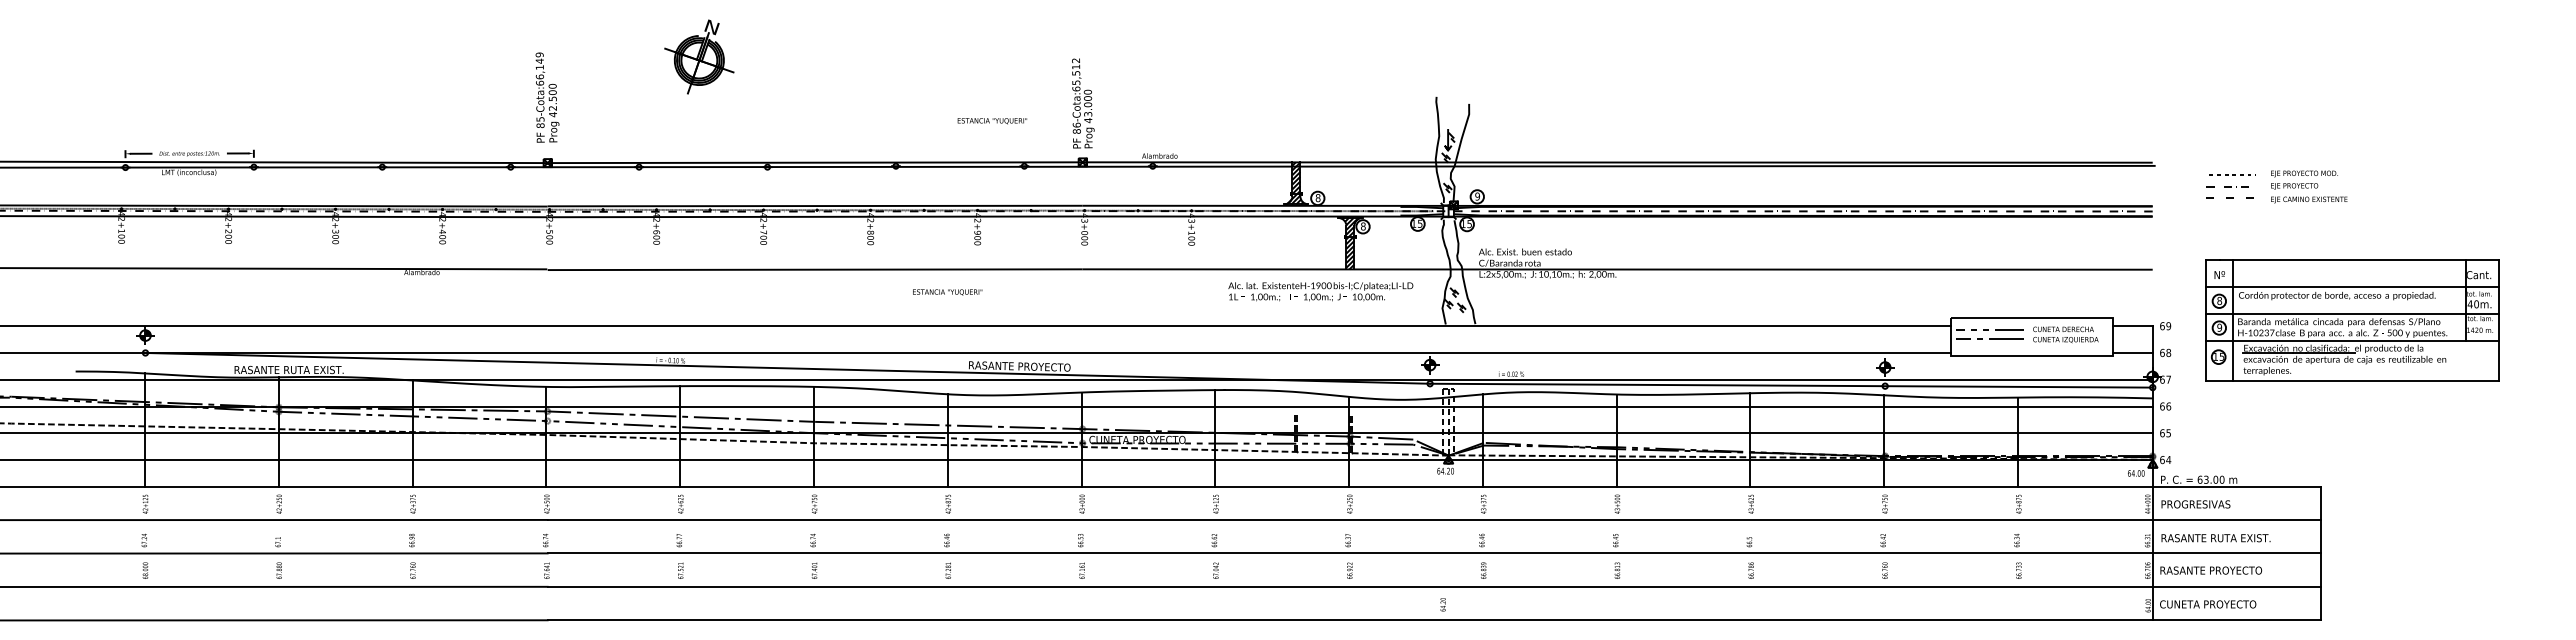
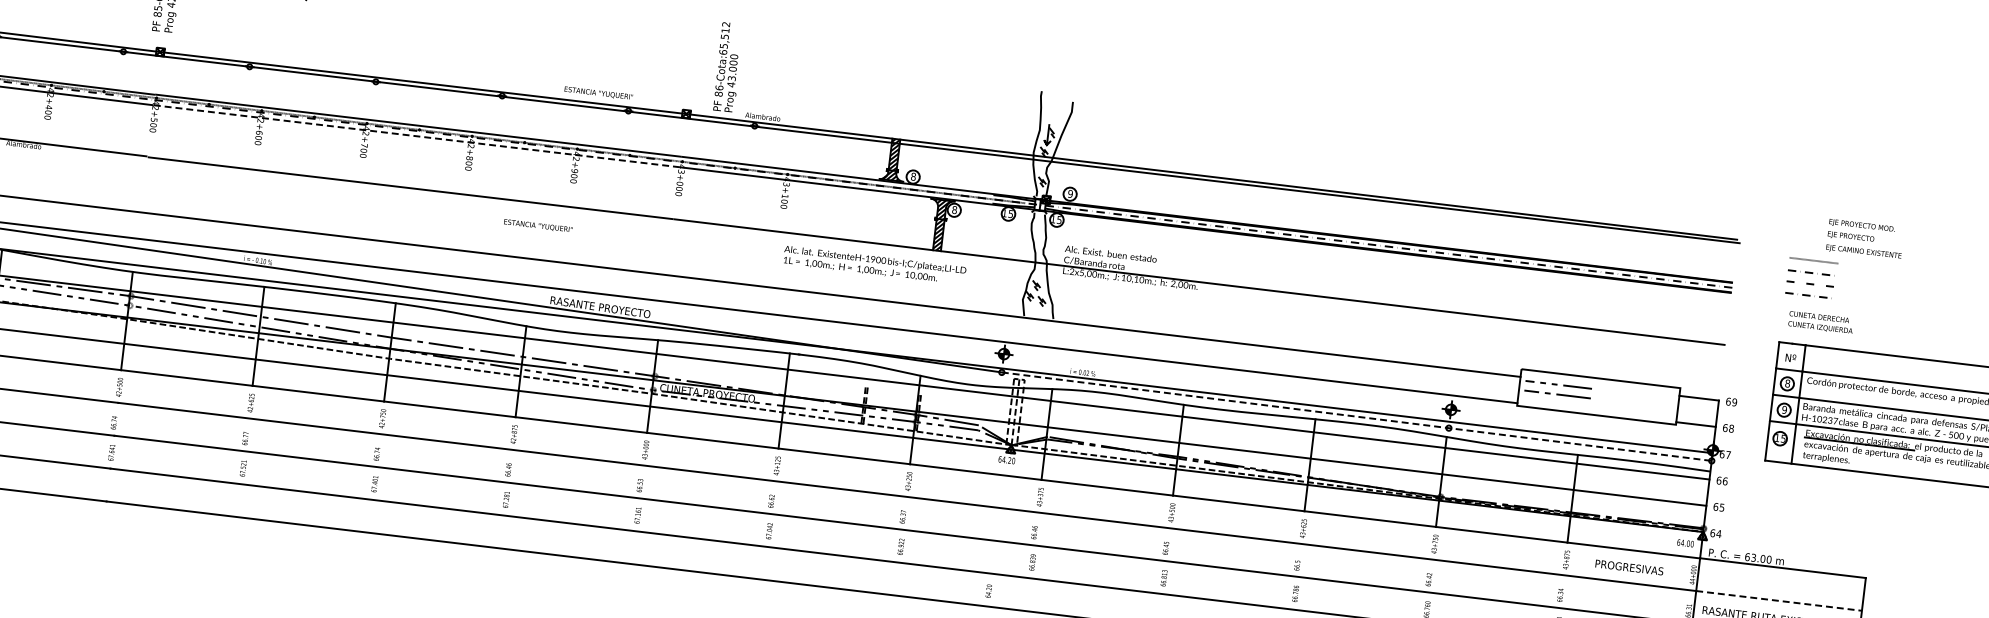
text: (1083, 103) -> (728, 67), moved
text: (992, 121) -> (598, 93), moved
text: (2309, 186) -> (1865, 238), moved
line: (2227, 209) -> (1806, 294), added
line: (815, 216) -> (417, 135), solid -> dashed
text: (1320, 291) -> (874, 265), moved
text: (2065, 334) -> (1820, 322), moved
line: (1791, 385) -> (1356, 416), solid -> dashed
text: (2195, 504) -> (1629, 567), moved
line: (2237, 519) -> (1779, 600), solid -> dashed

